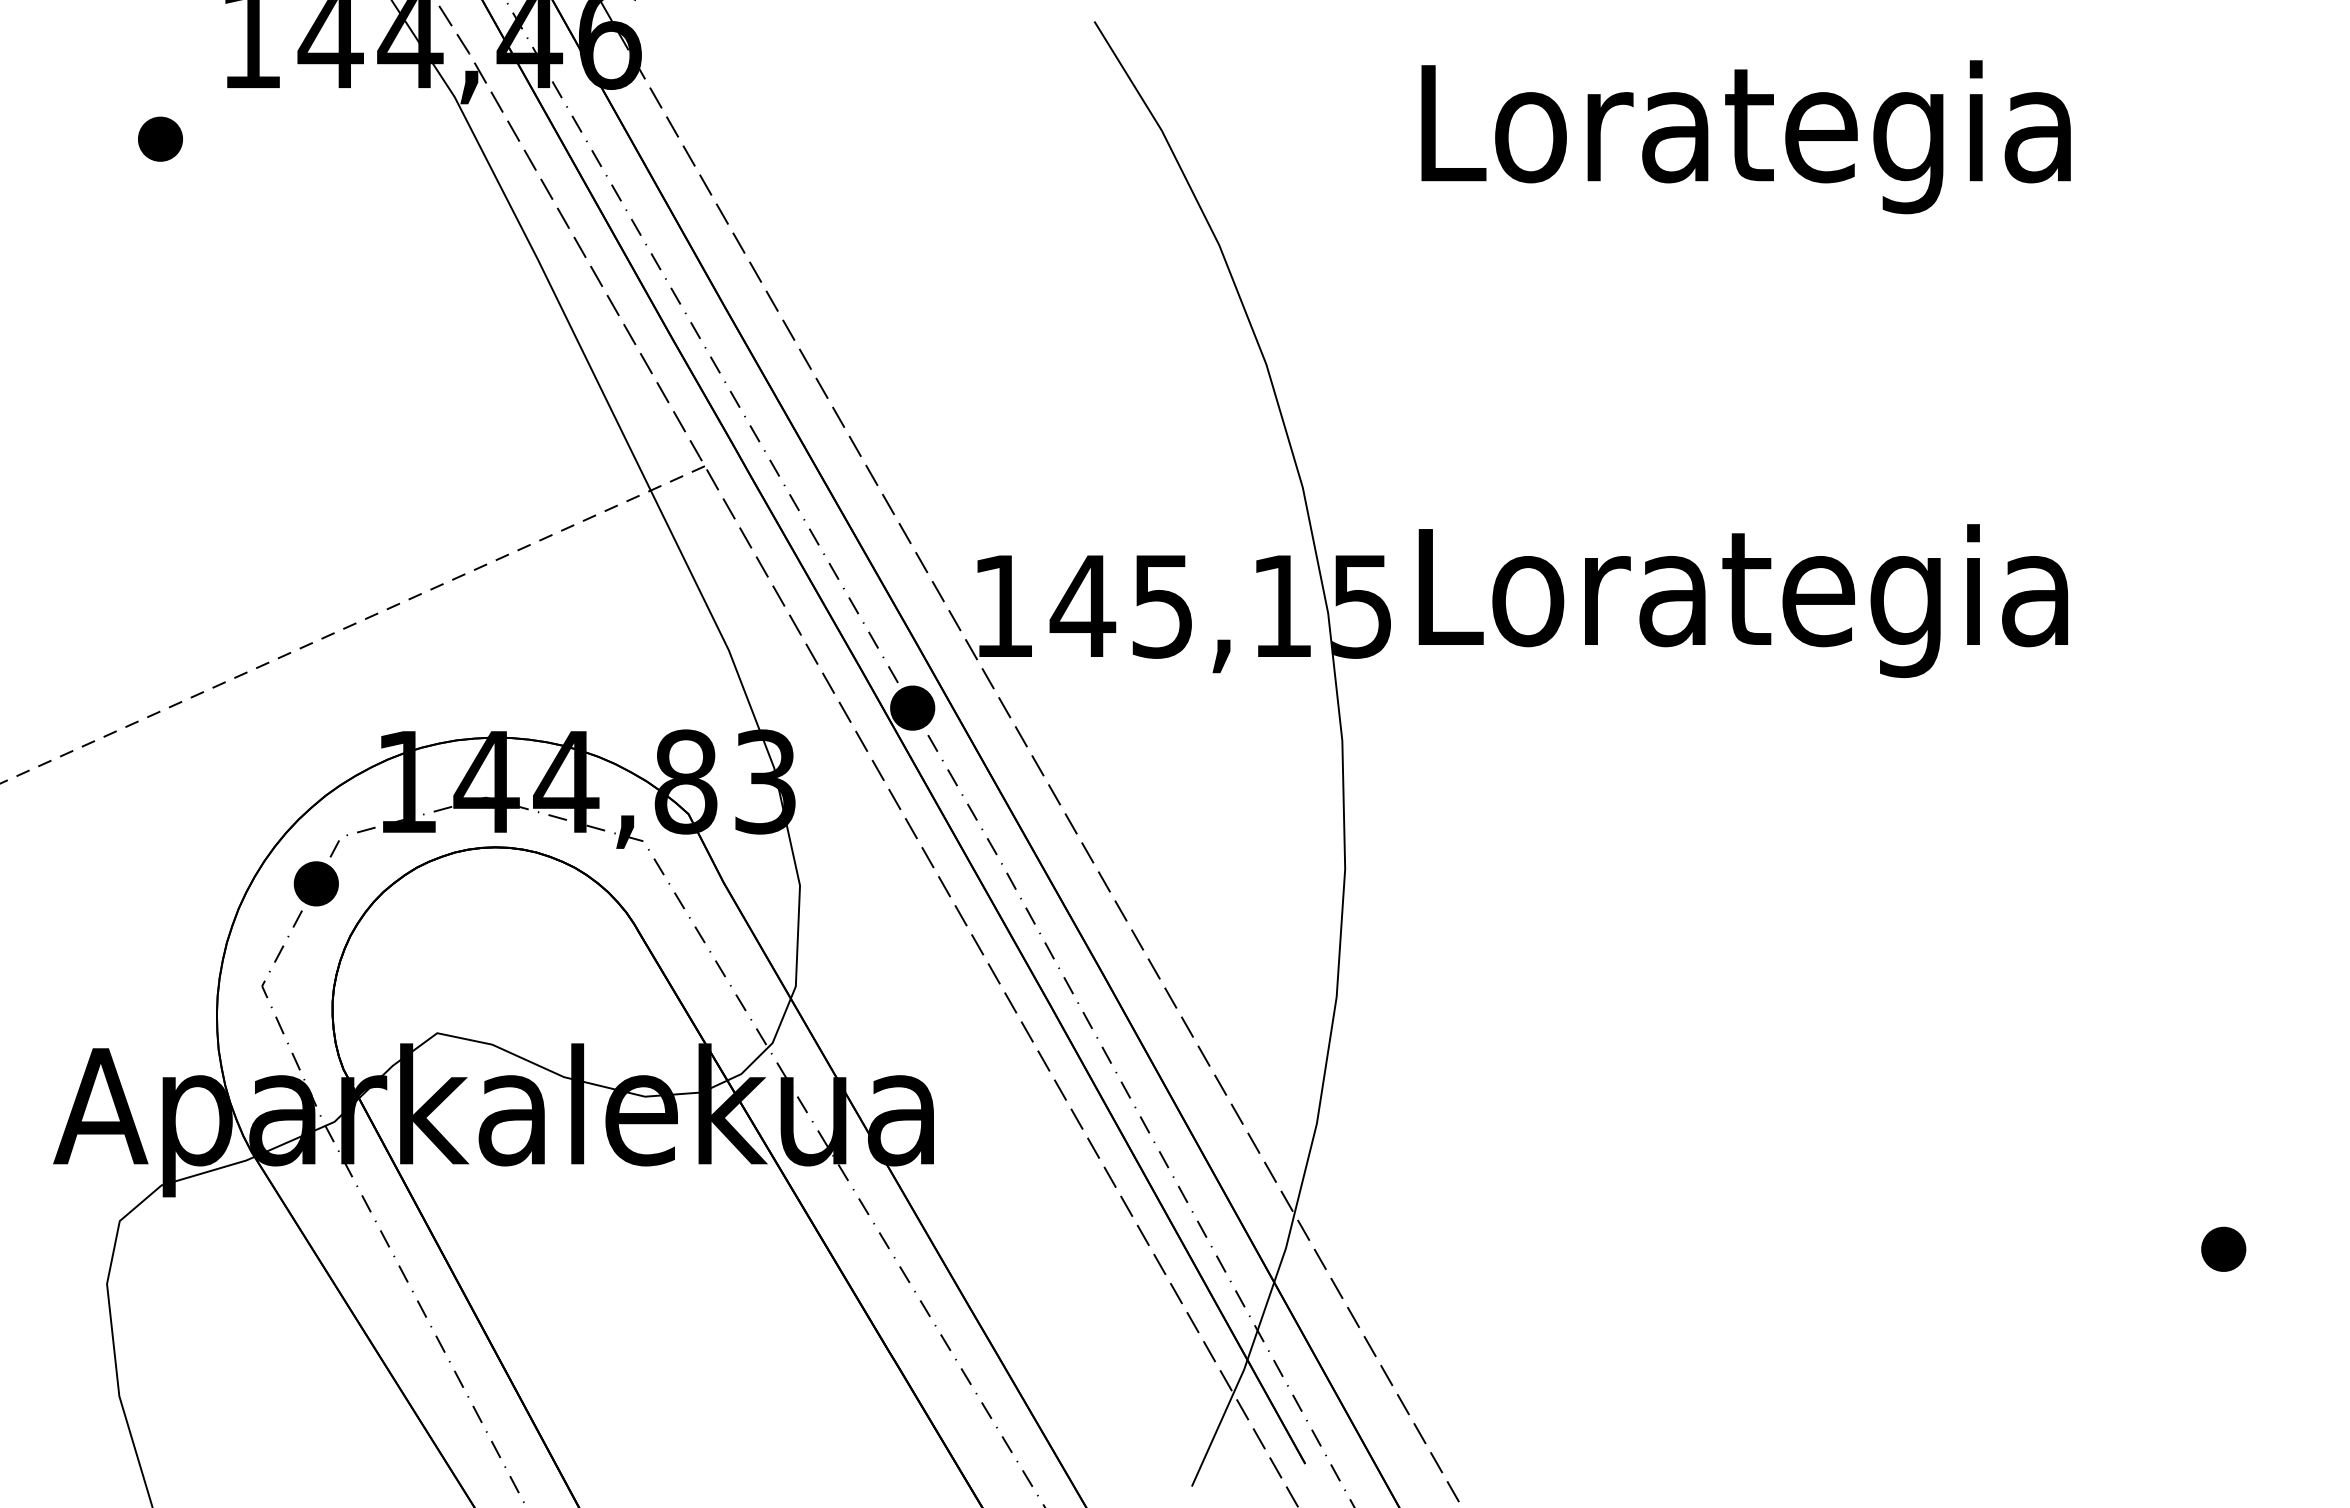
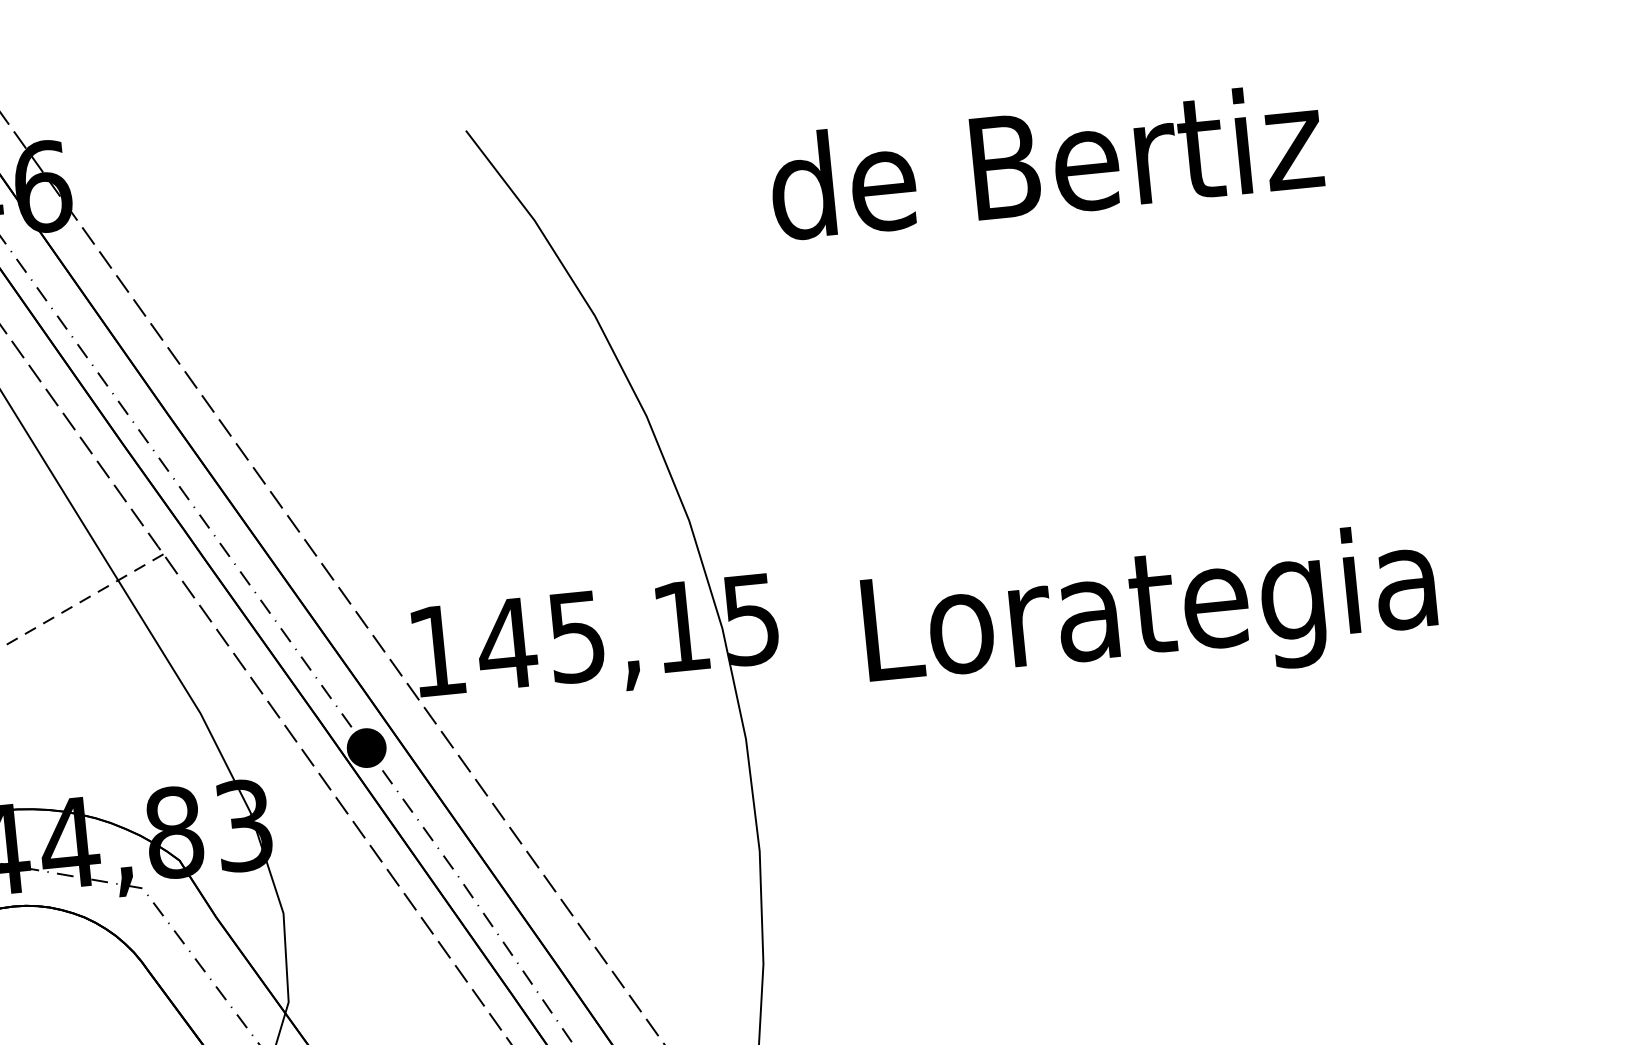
text: (1745, 137) -> (1046, 175), Lorategia -> de Bertiz
text: (1742, 600) -> (1149, 614), moved

